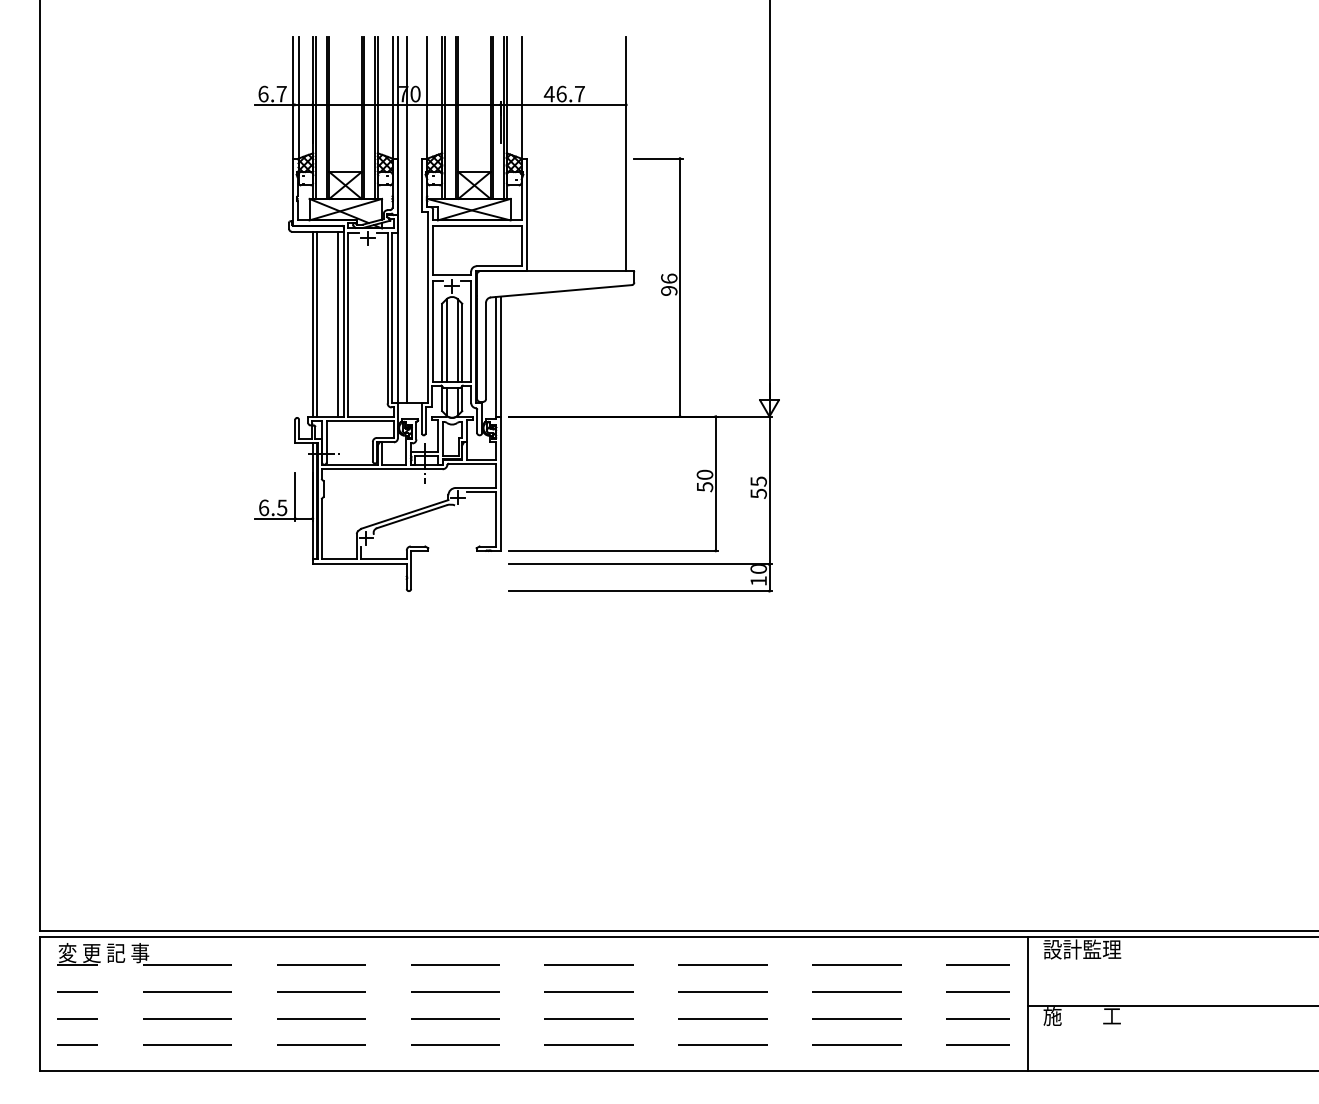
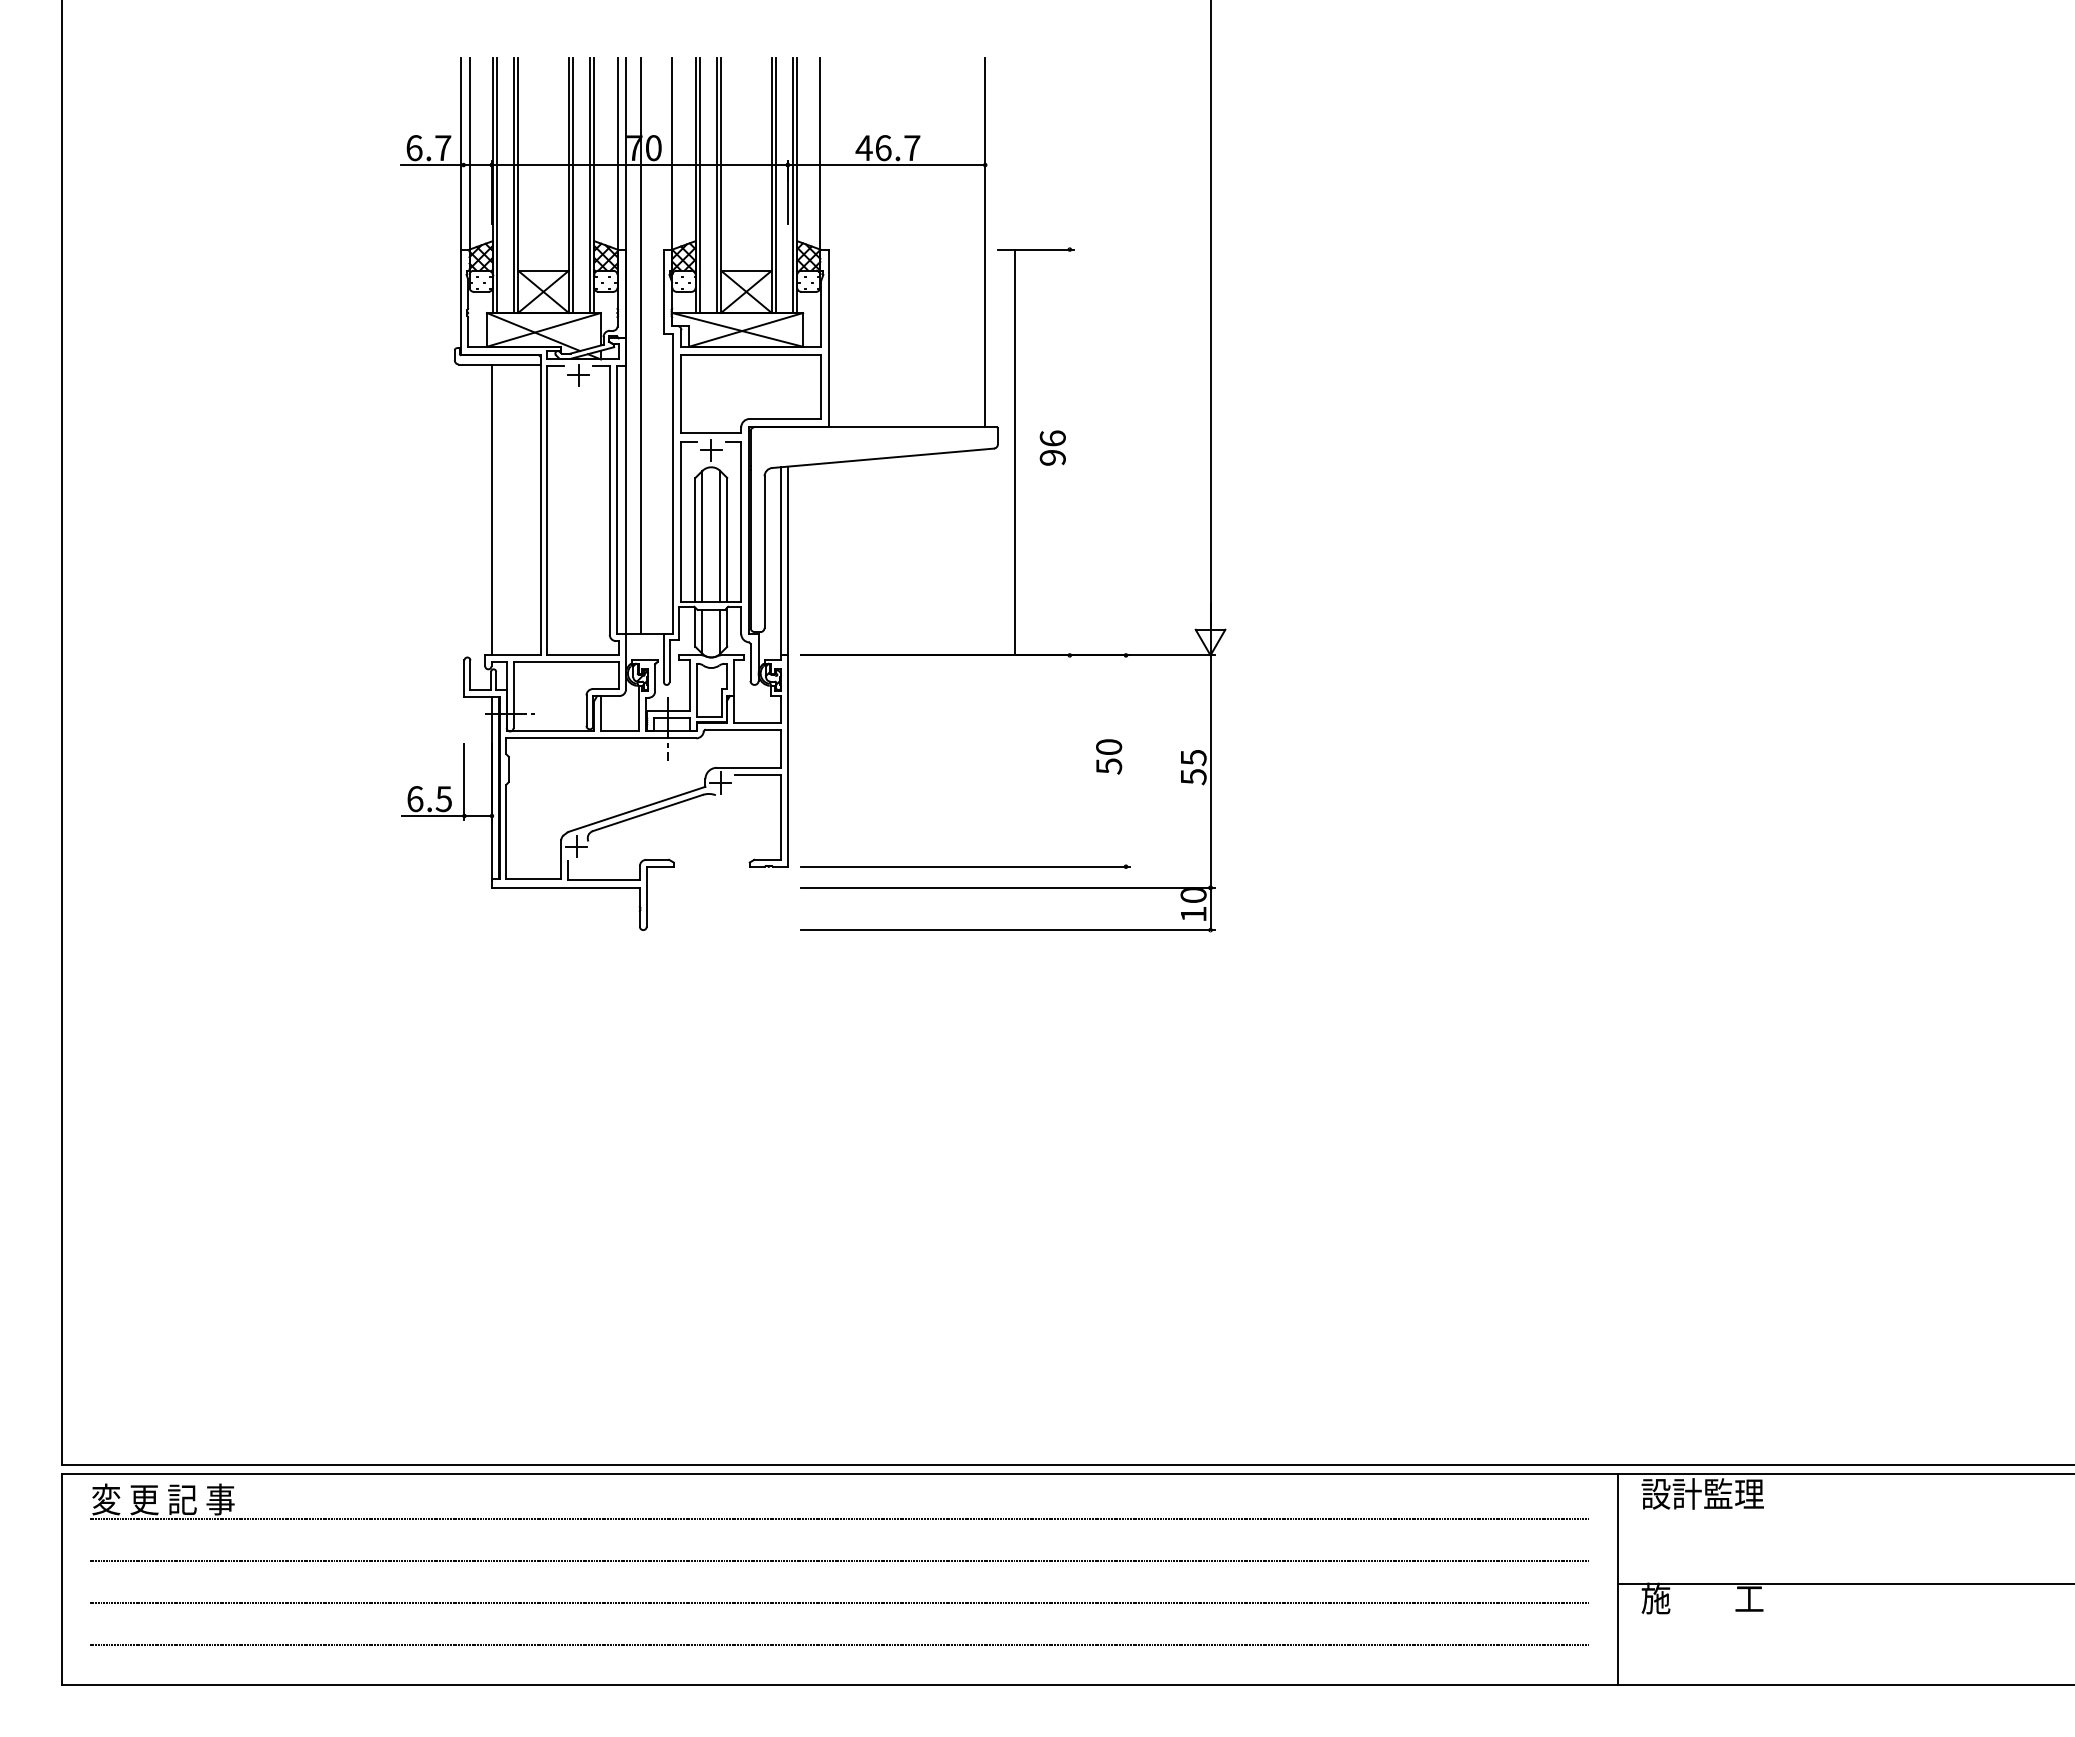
line: (680, 287) -> (1015, 452), moved
line: (317, 323) -> (499, 509), removed
line: (337, 323) -> (530, 509), removed
line: (715, 483) -> (1125, 760), removed

